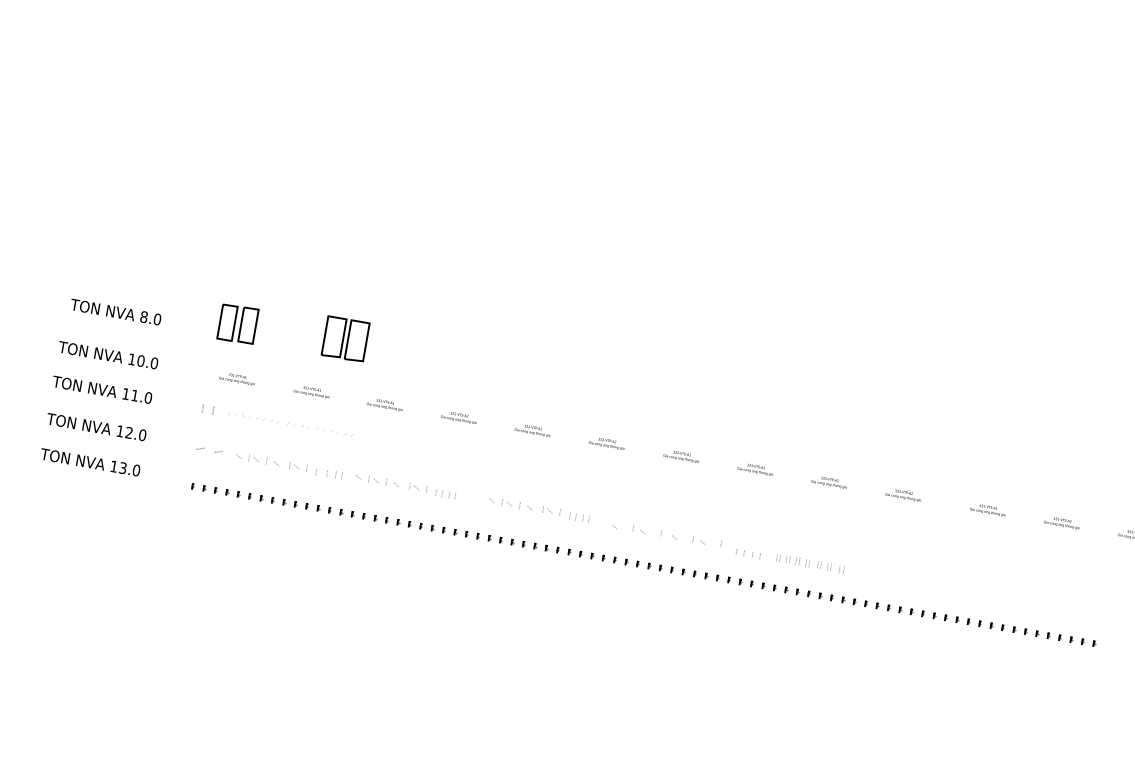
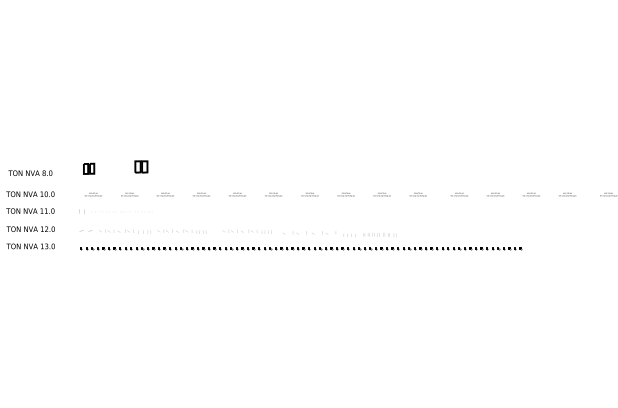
part: (236, 323) -> (88, 168), size x0.6
part: (346, 338) -> (141, 166), size x0.6

